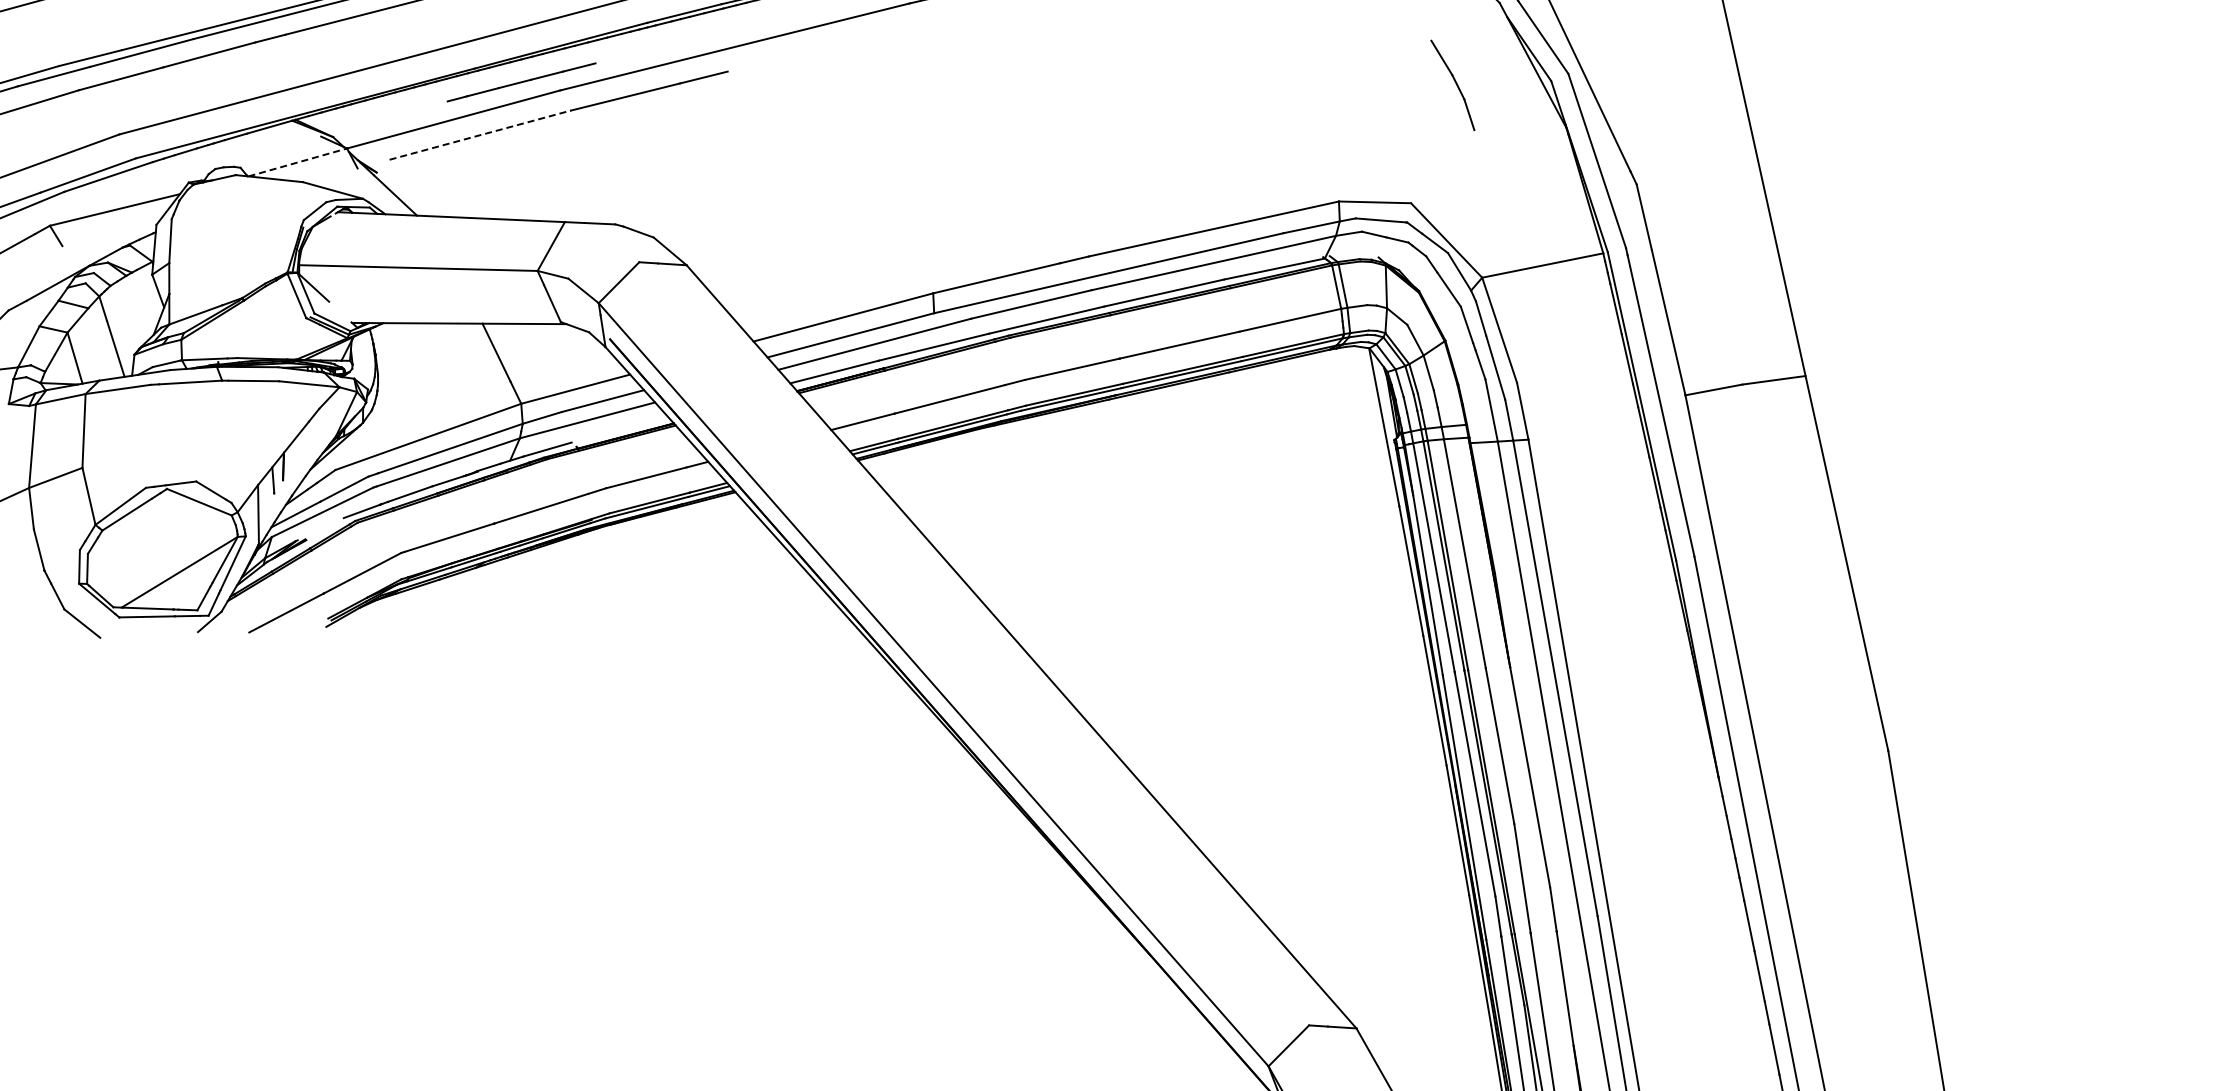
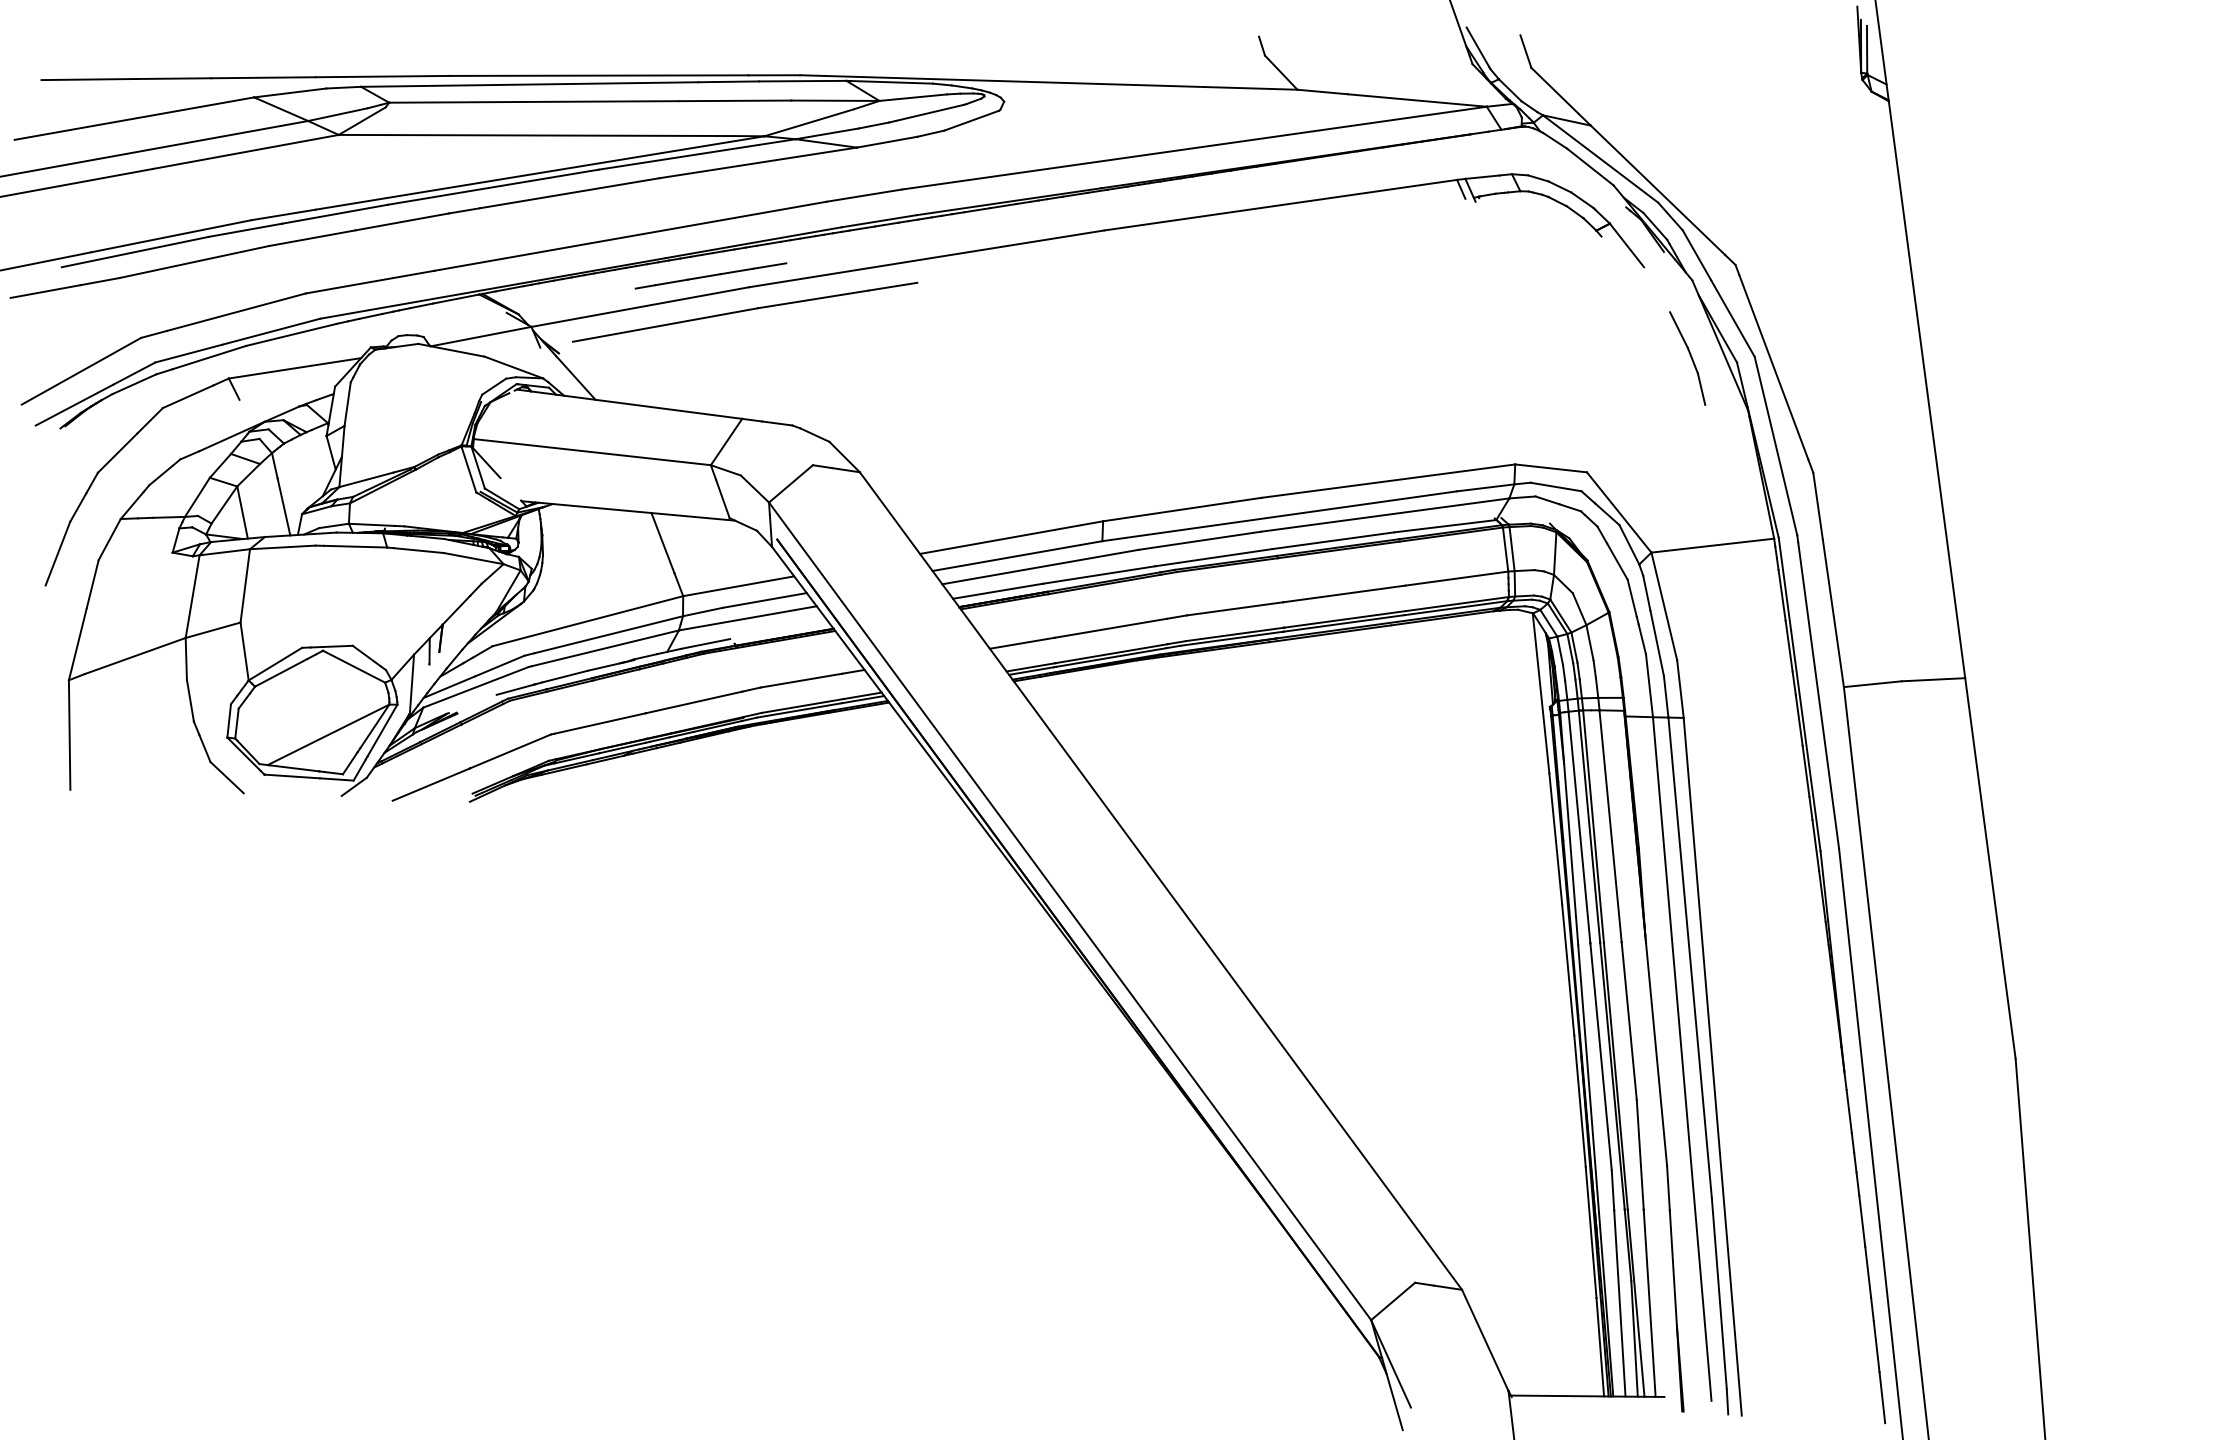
part: (1452, 85) -> (1687, 358), moved
line: (480, 135) -> (665, 325), dashed -> solid
line: (298, 162) -> (481, 336), dashed -> solid

